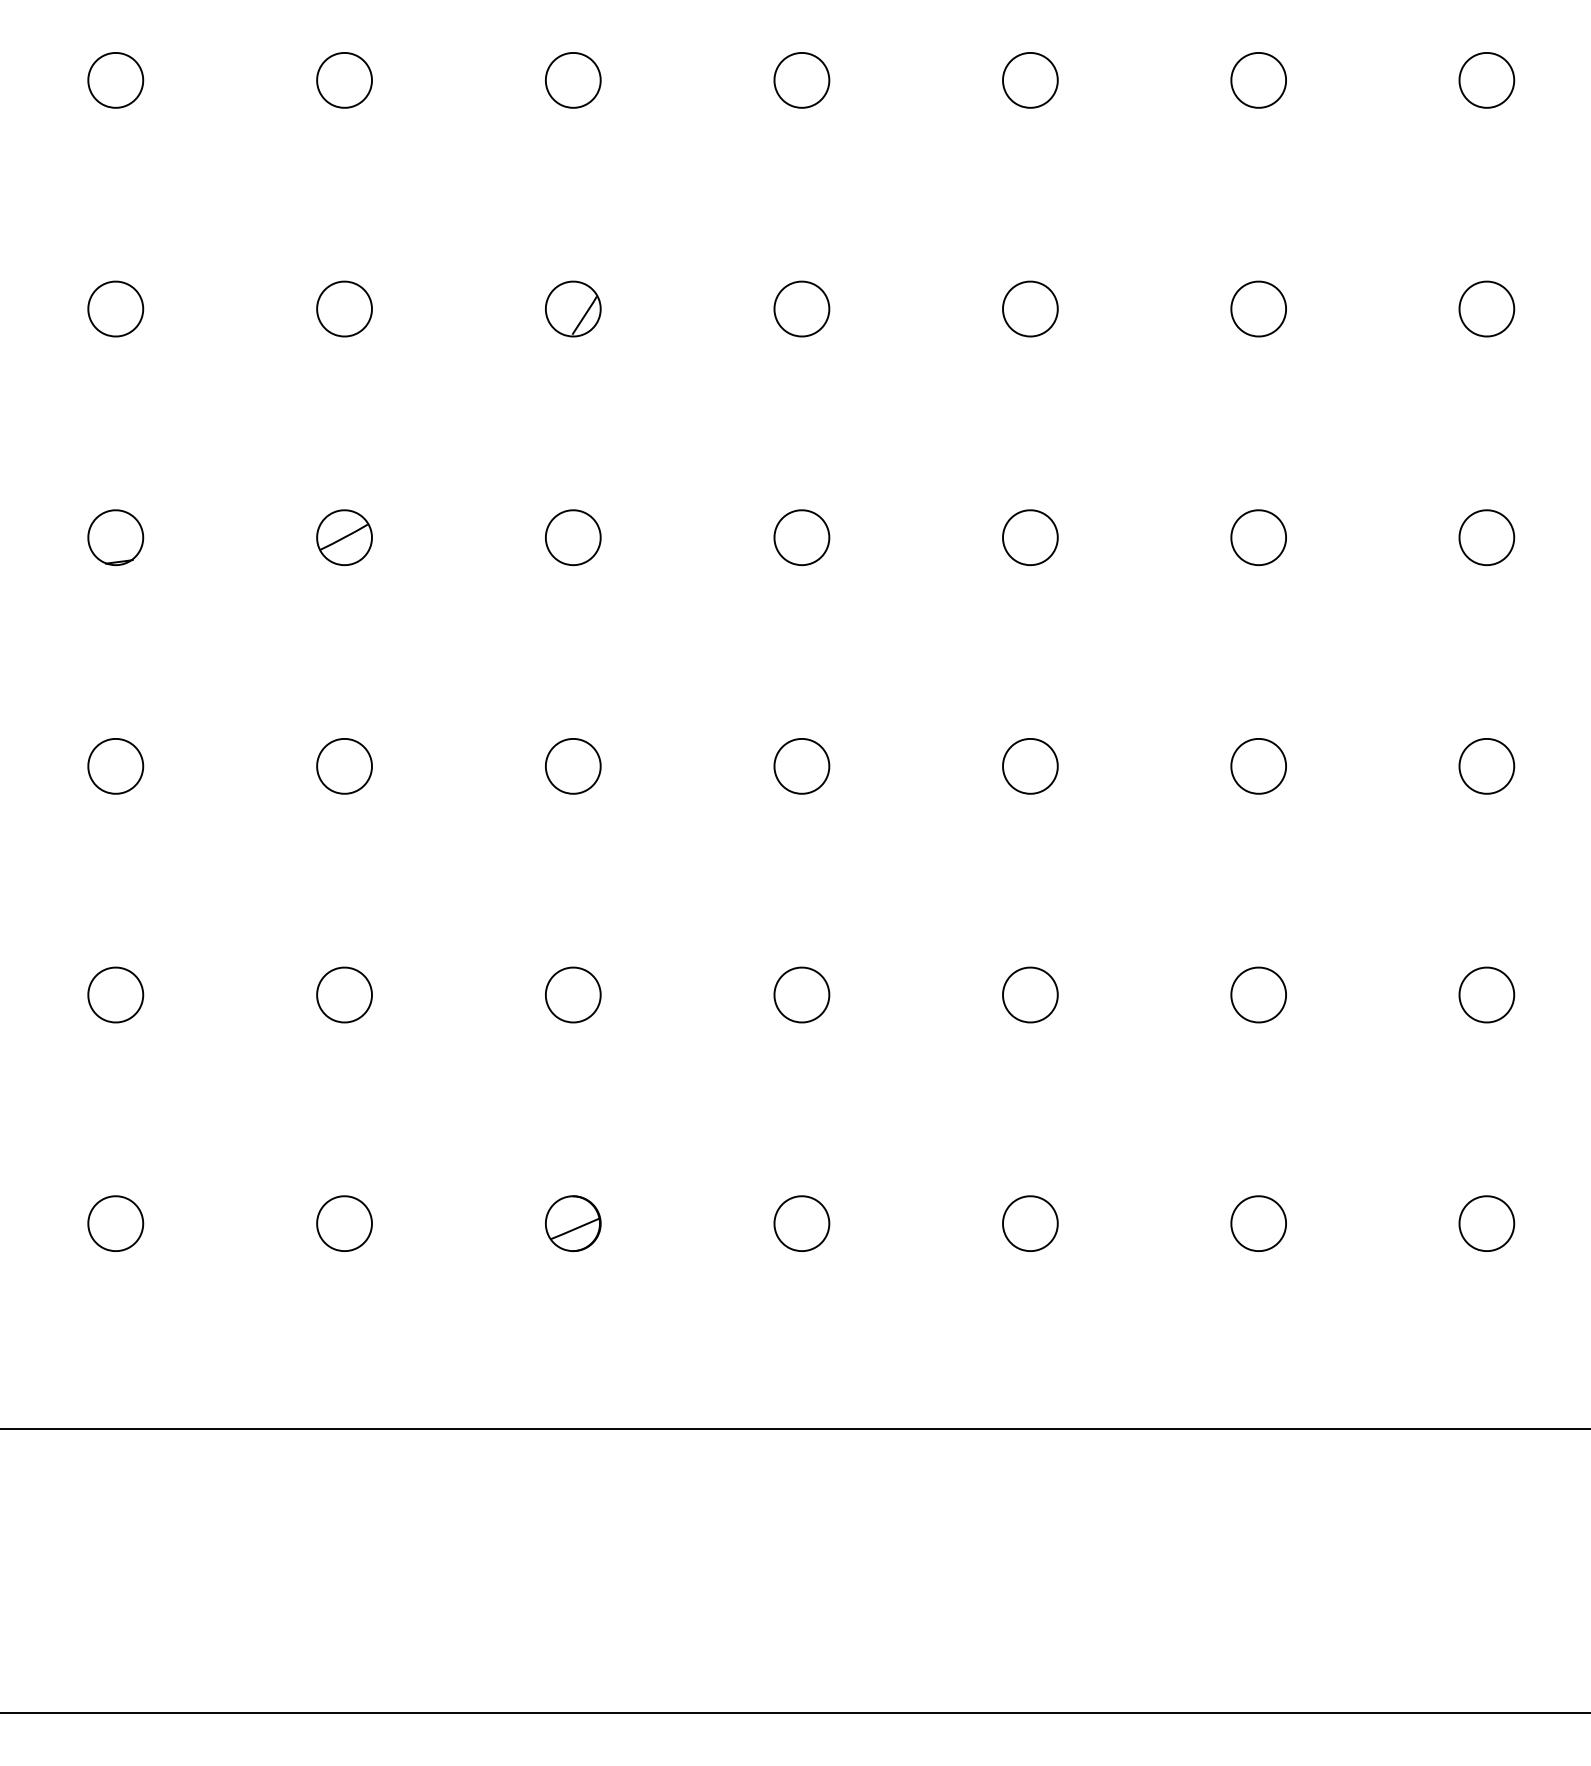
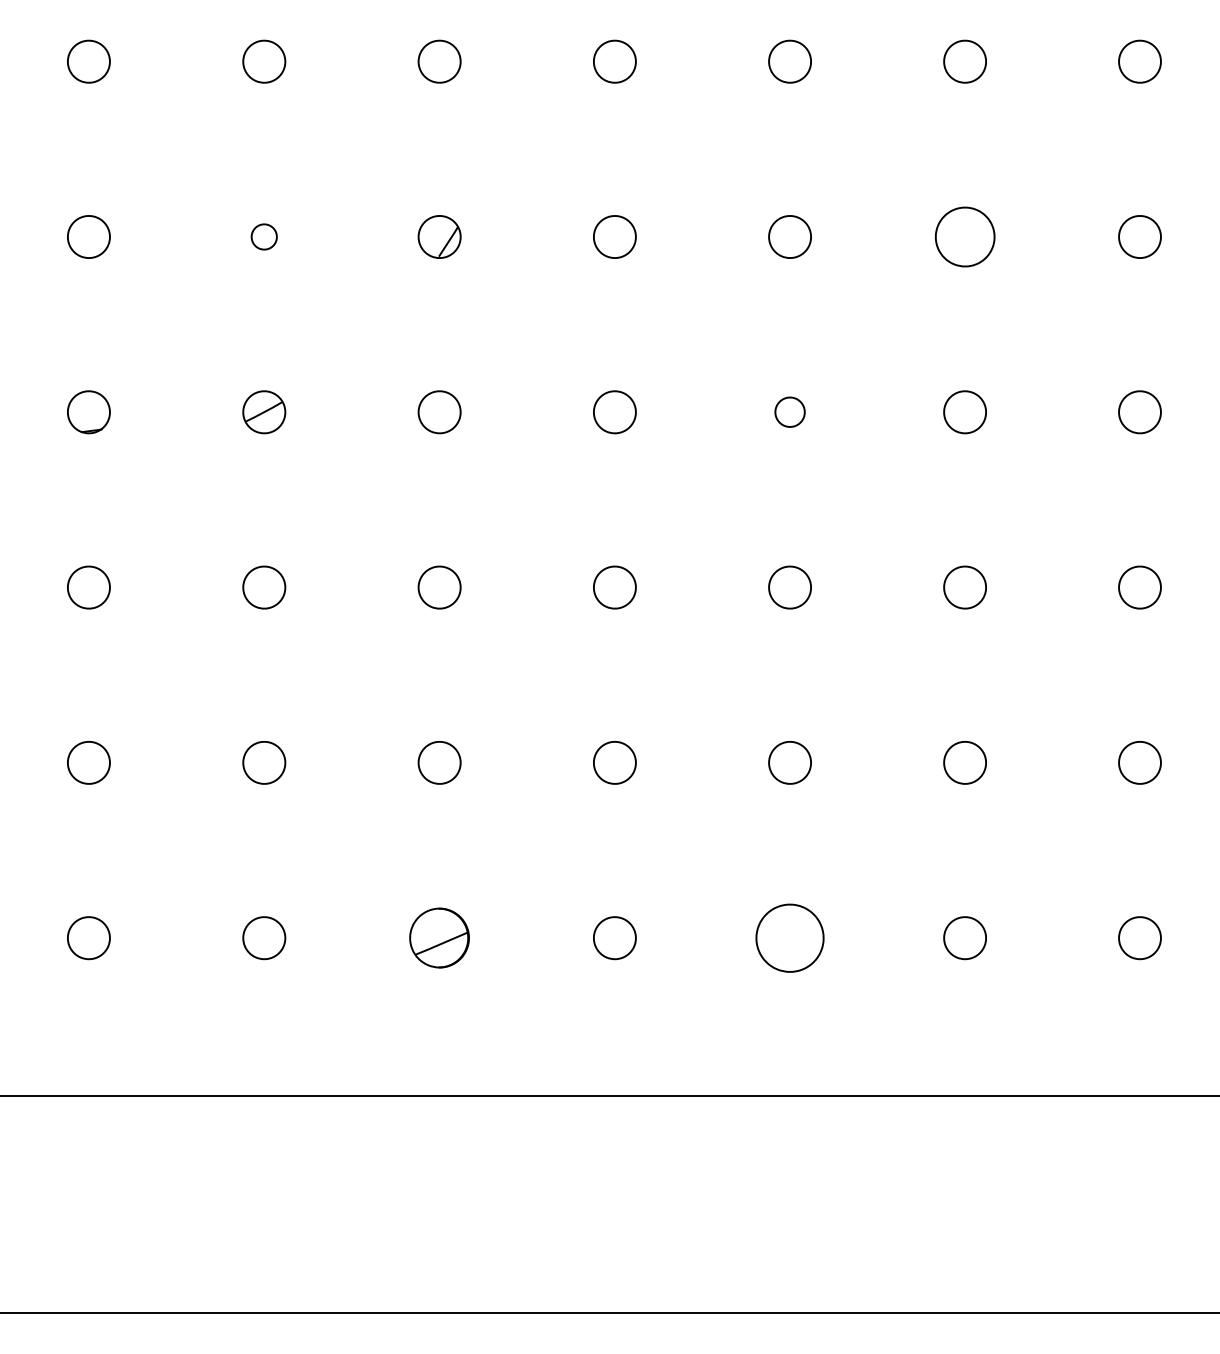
part: (344, 308) -> (264, 236), size x0.6
part: (1258, 308) -> (964, 236), size x1.4
part: (1030, 537) -> (790, 412), size x0.7
part: (573, 1223) -> (439, 938), size x1.4
part: (1030, 1223) -> (790, 938), size x1.6

